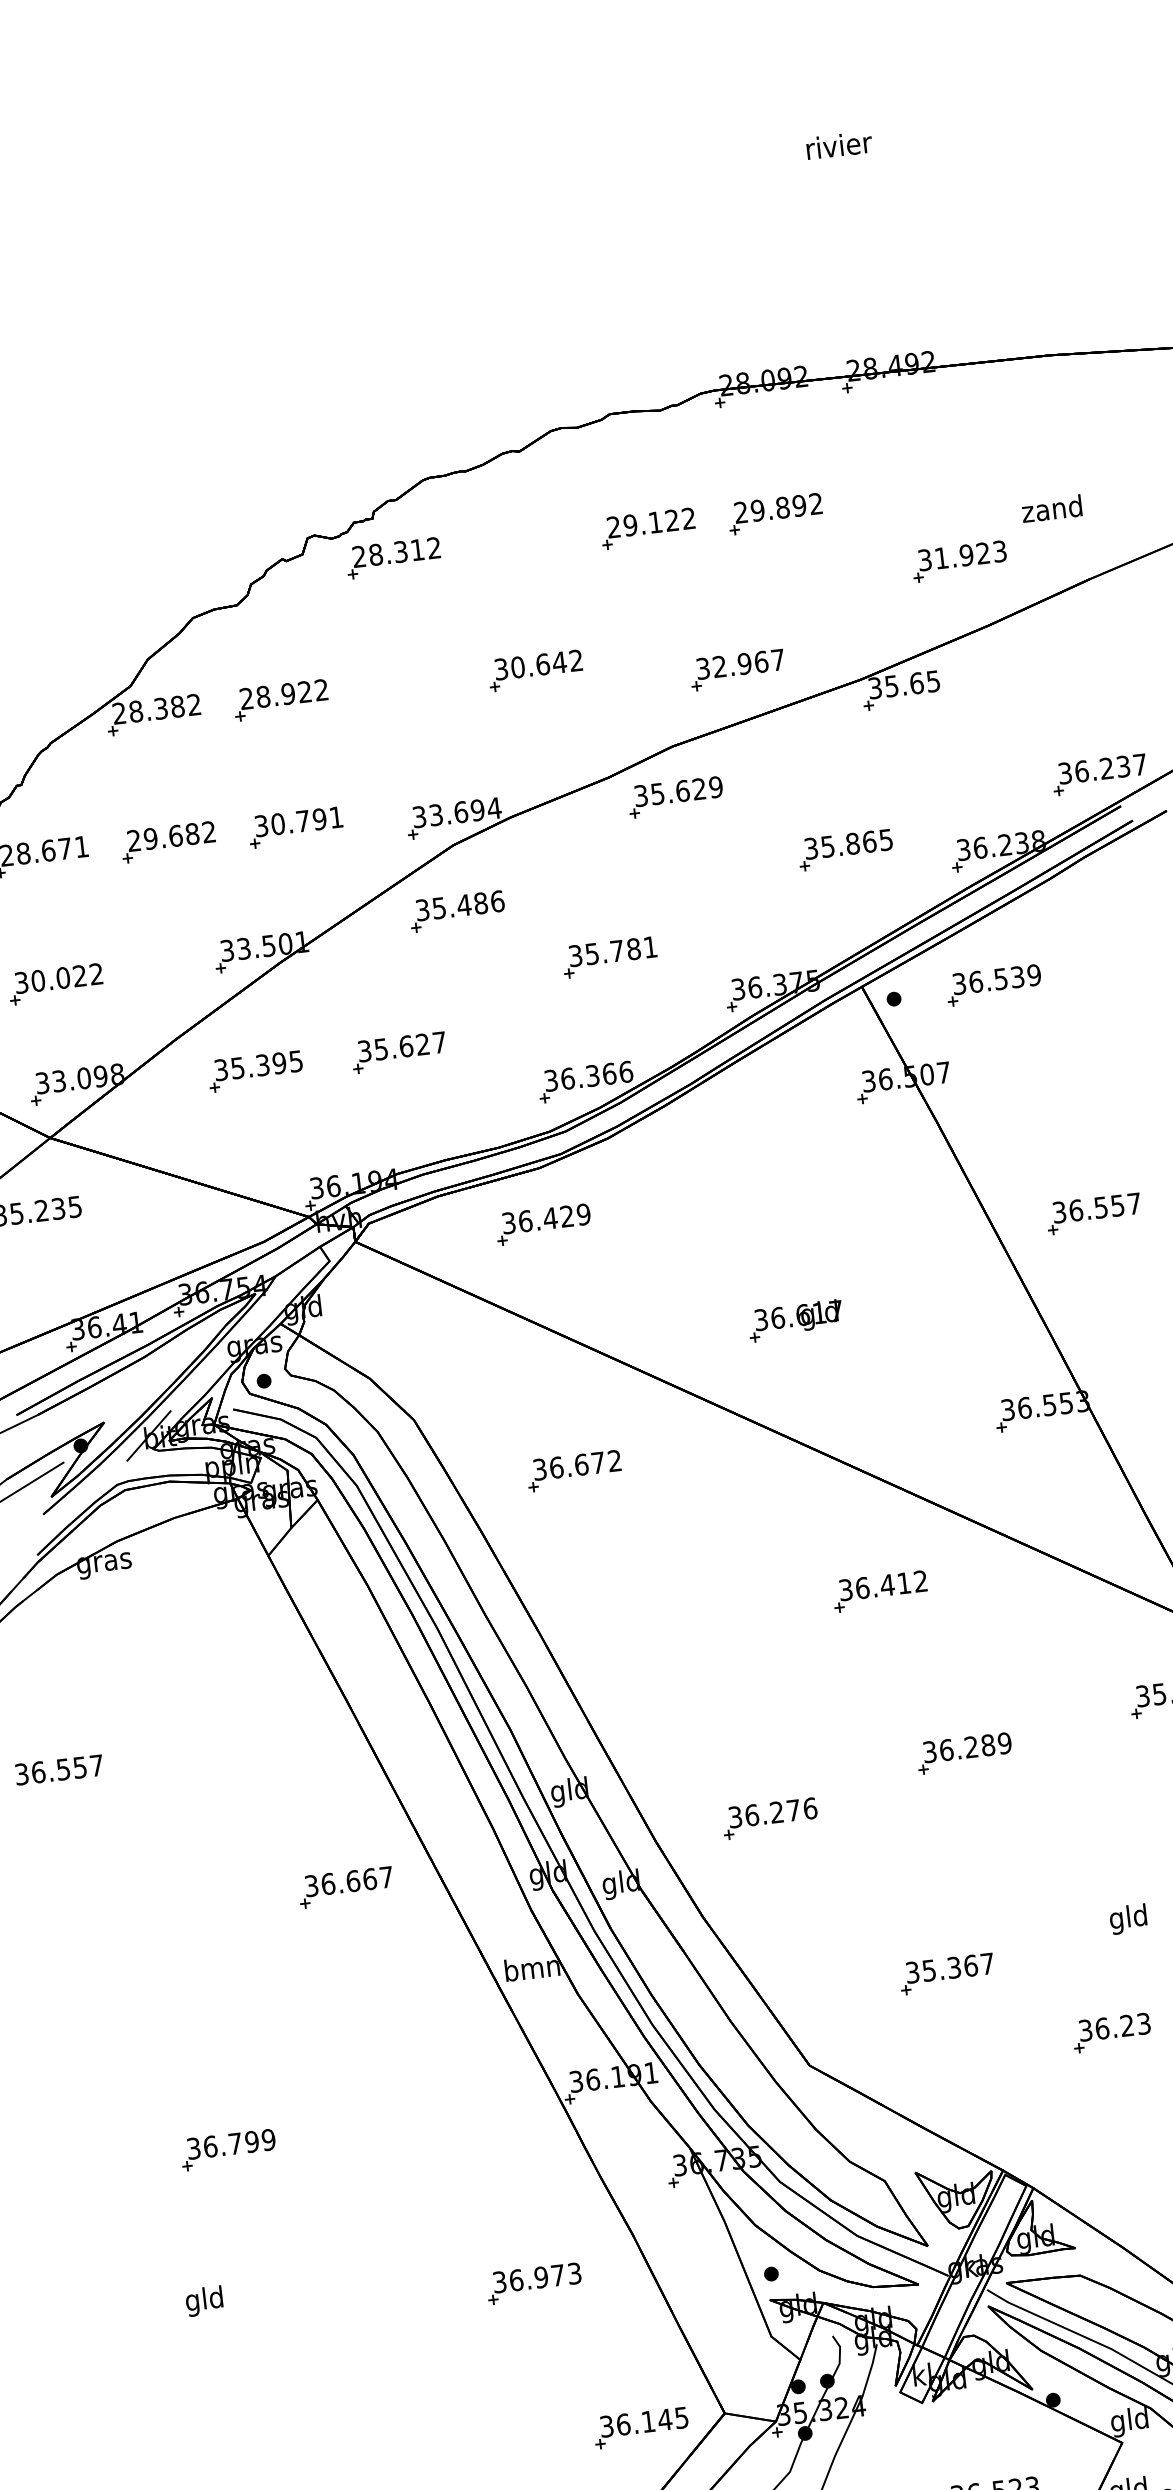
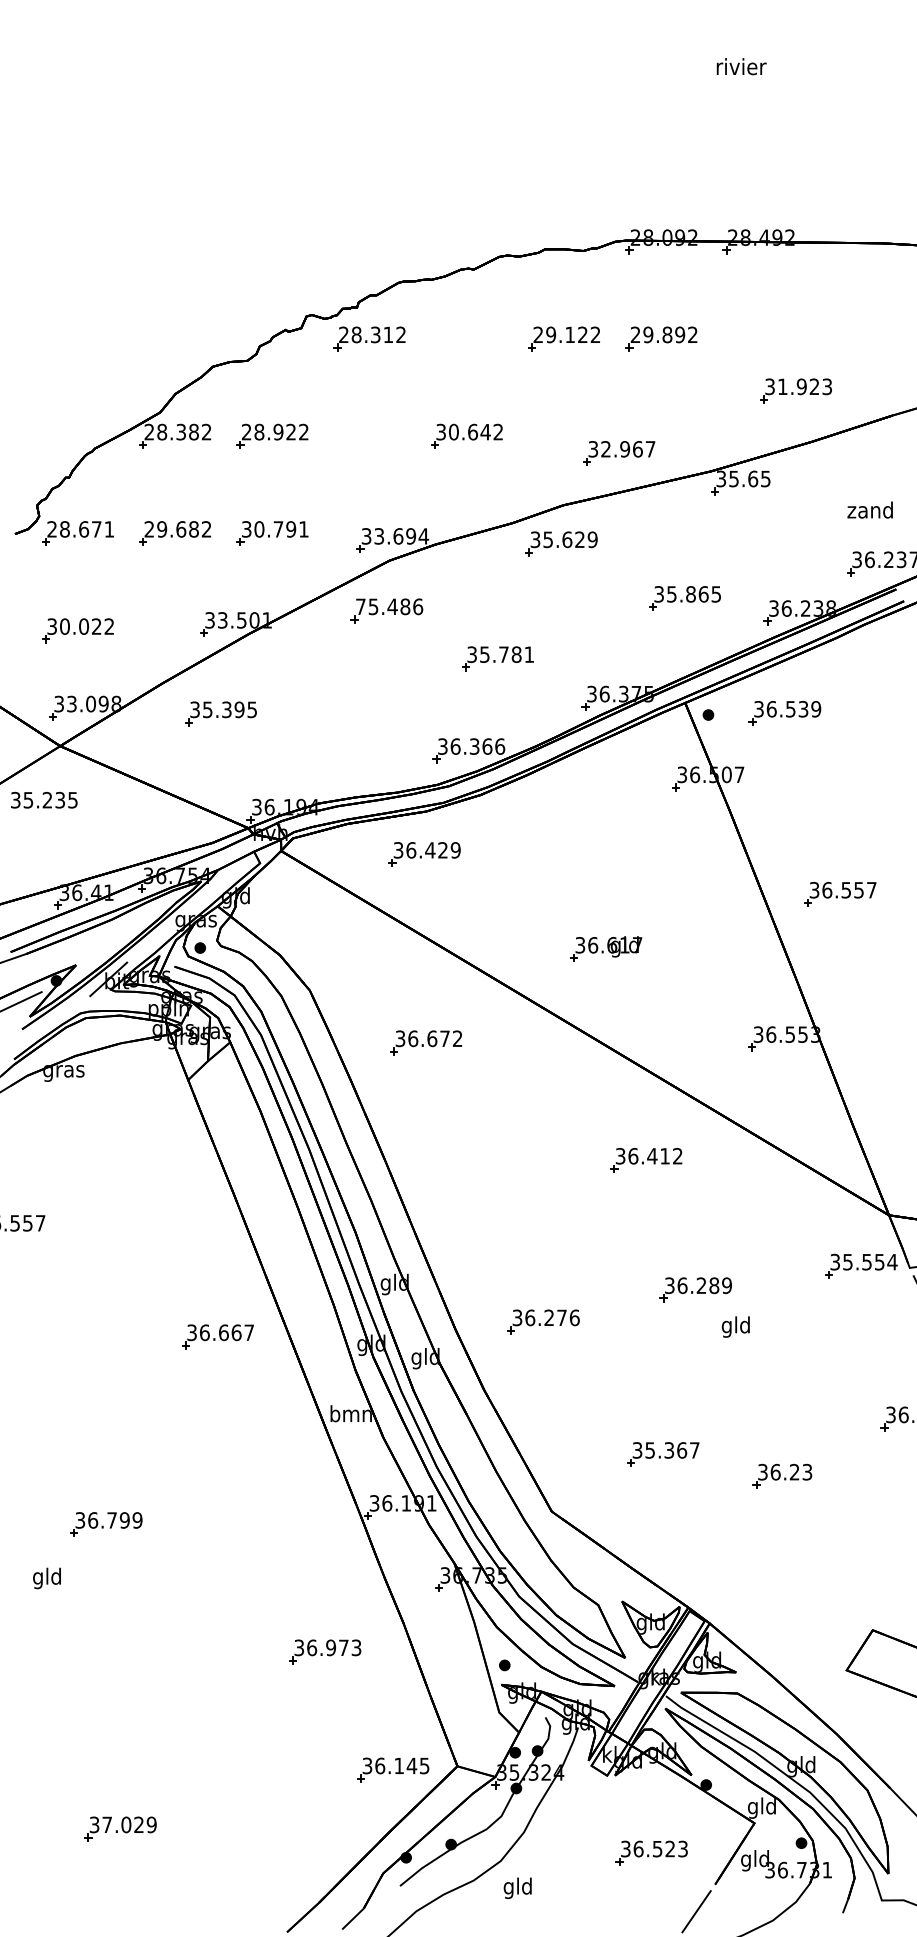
text: (1050, 508) -> (869, 509), moved
text: (422, 909) -> (360, 606), 35.486 -> 75.486
part: (398, 1051) -> (330, 711), removed
text: (1127, 1918) -> (735, 1326), moved
part: (1111, 2031) -> (782, 1475), moved
text: (203, 2301) -> (46, 1578), moved

